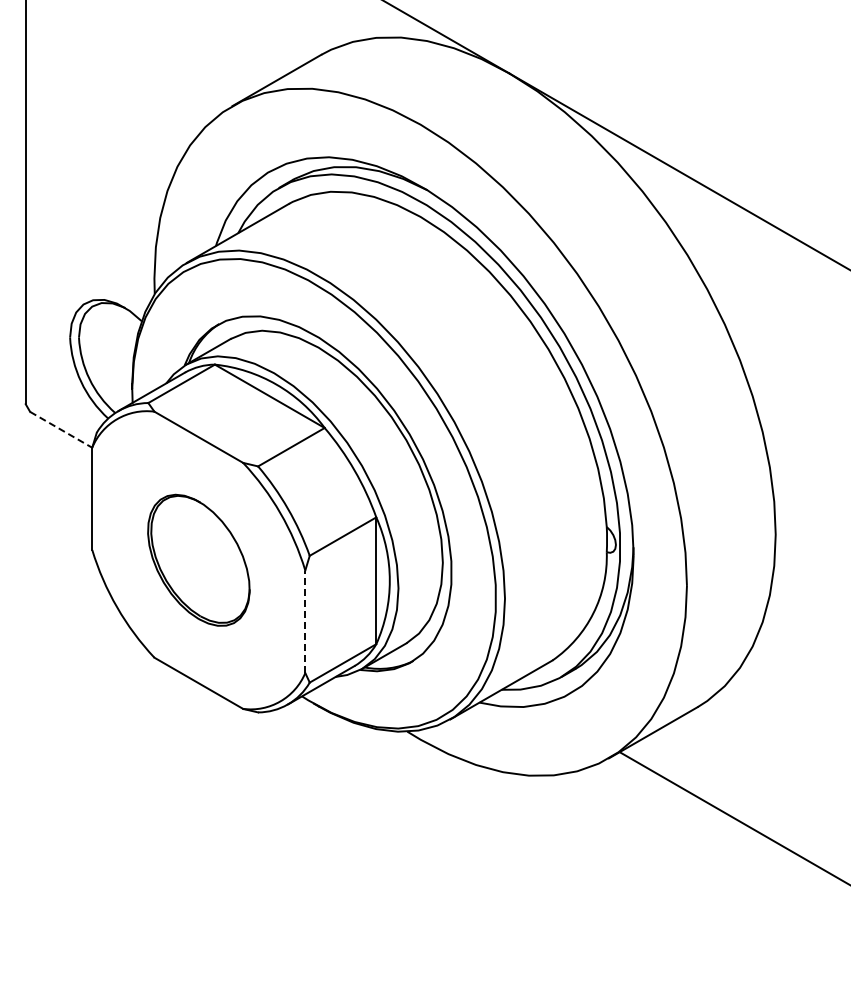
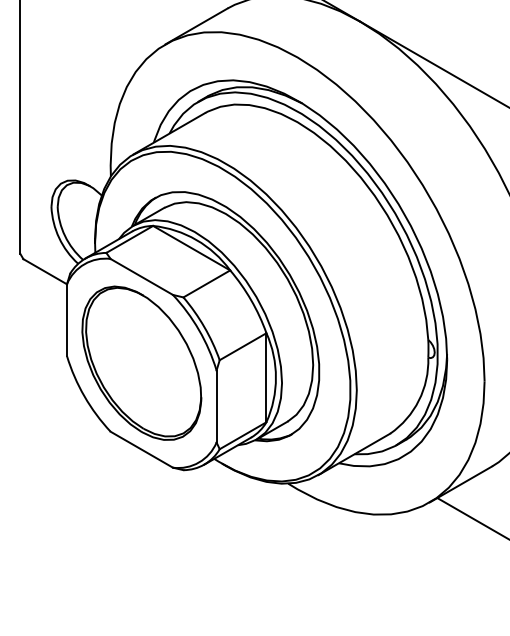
line: (61, 429) -> (45, 271), dashed -> solid
part: (198, 560) -> (141, 363), size x1.67
line: (305, 621) -> (216, 406), dashed -> solid

